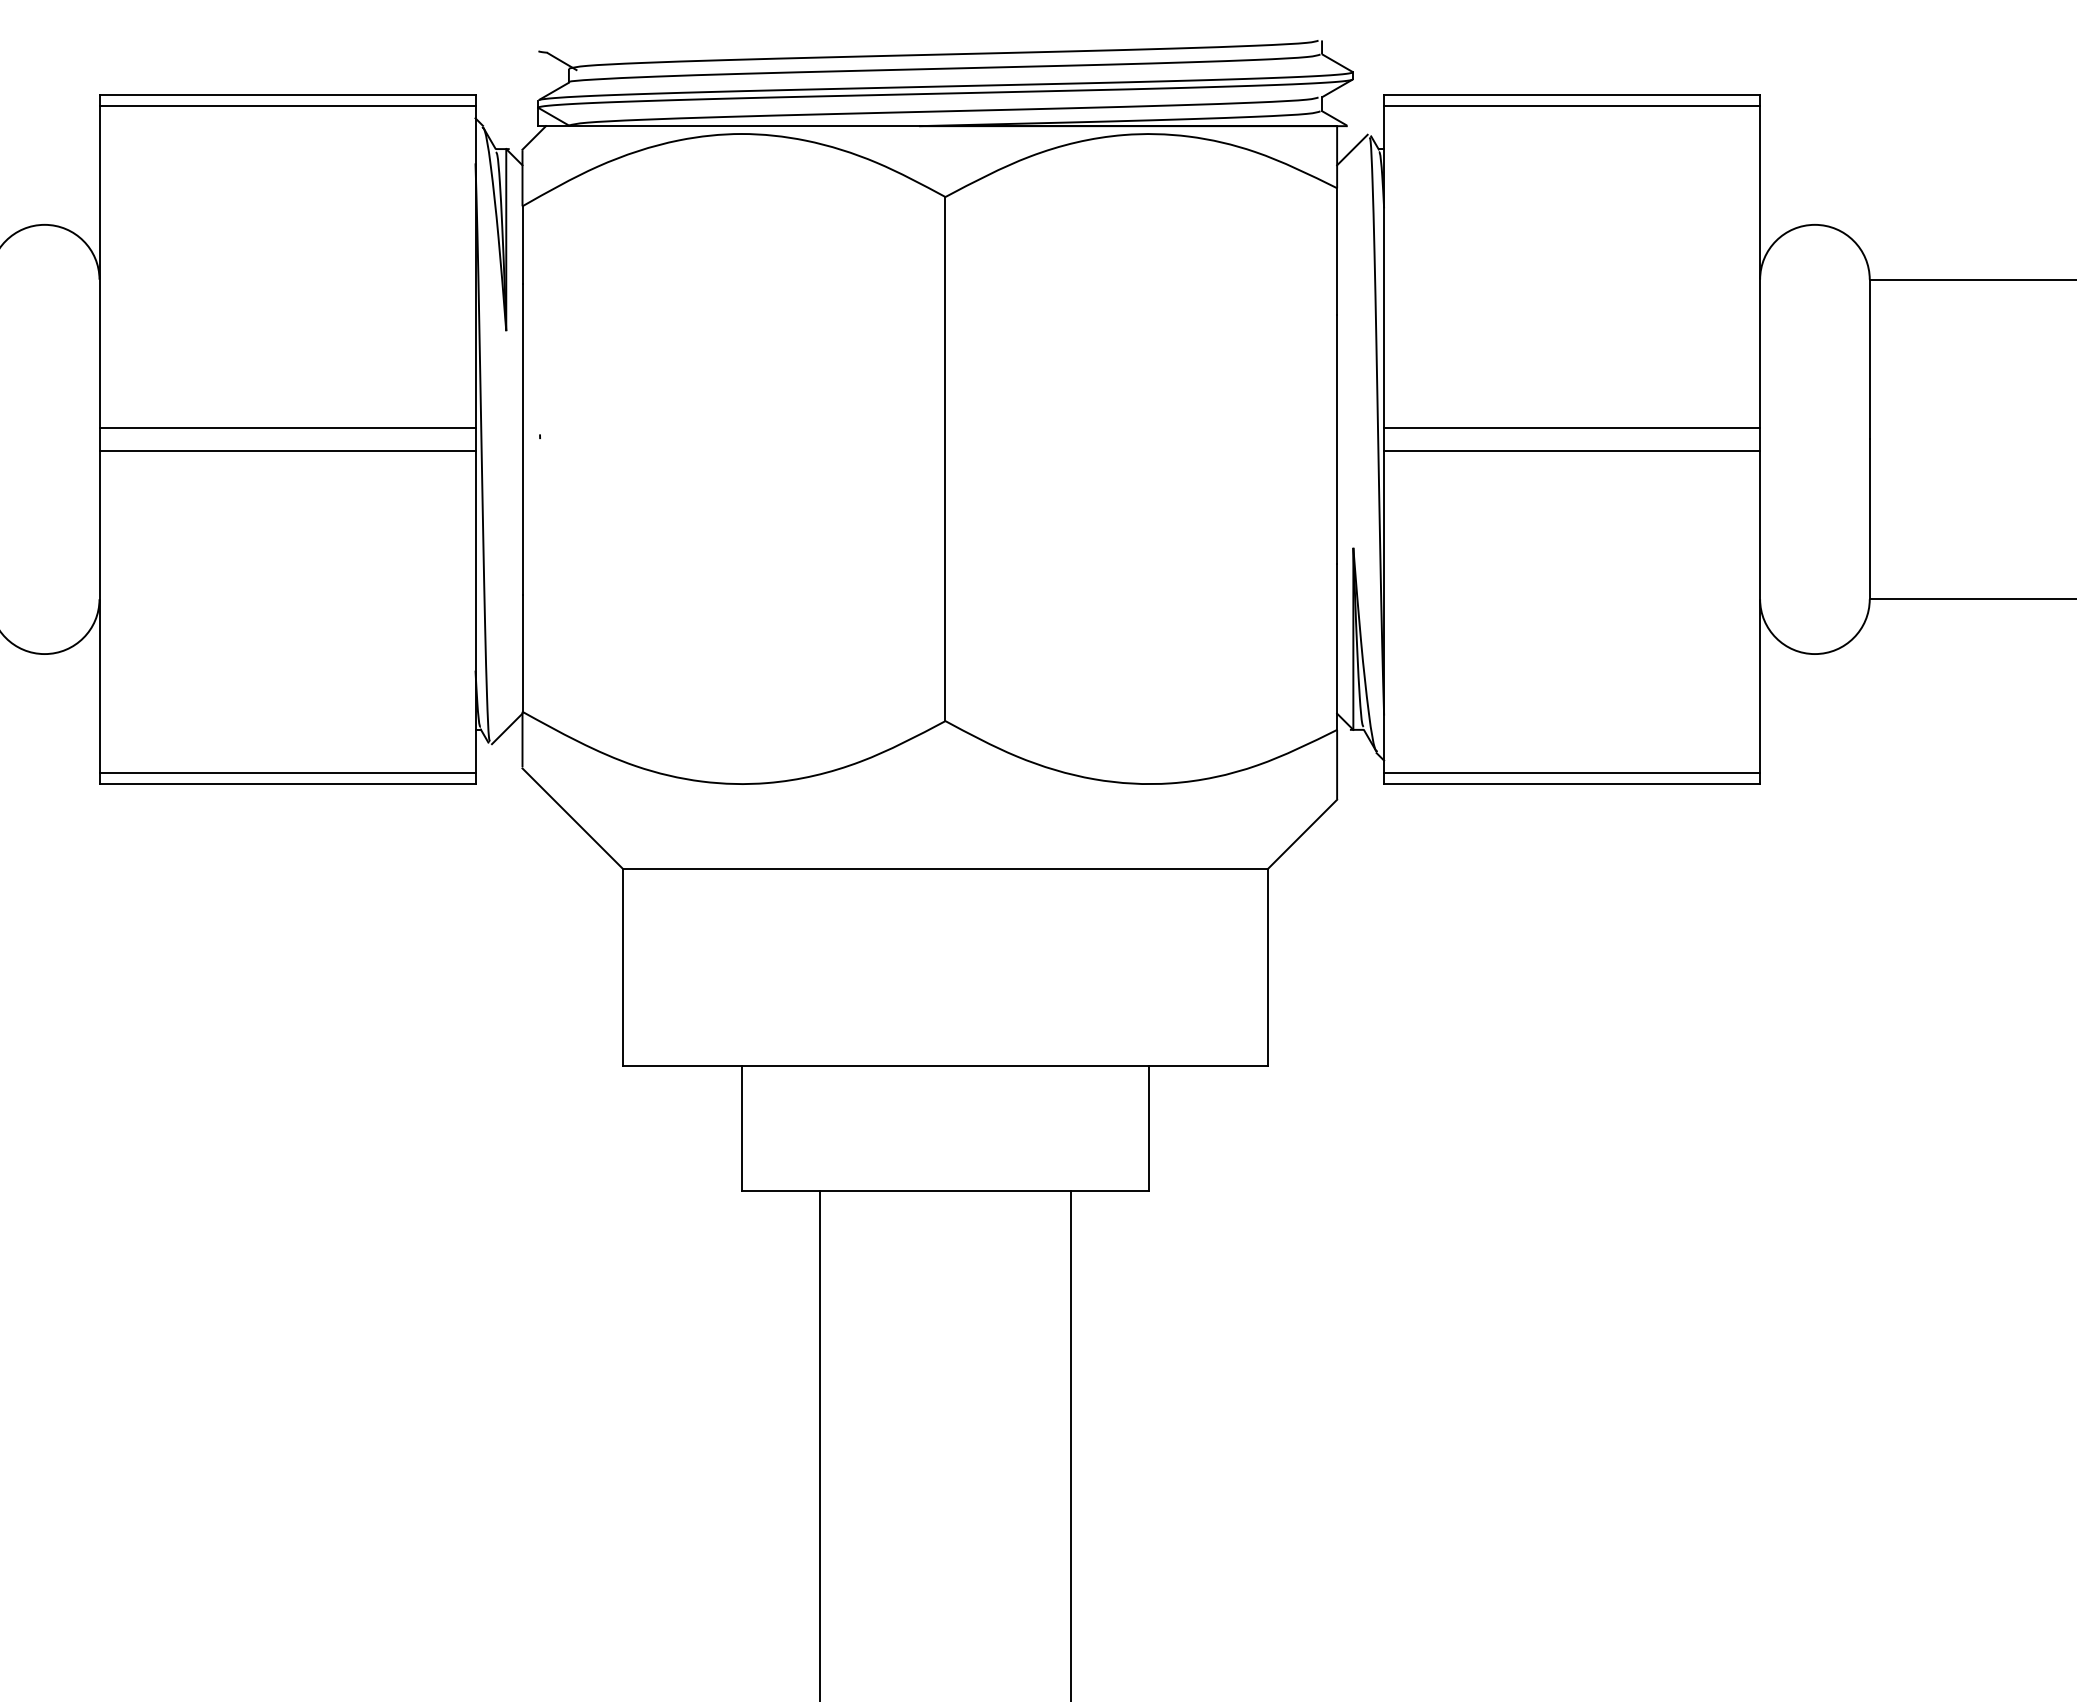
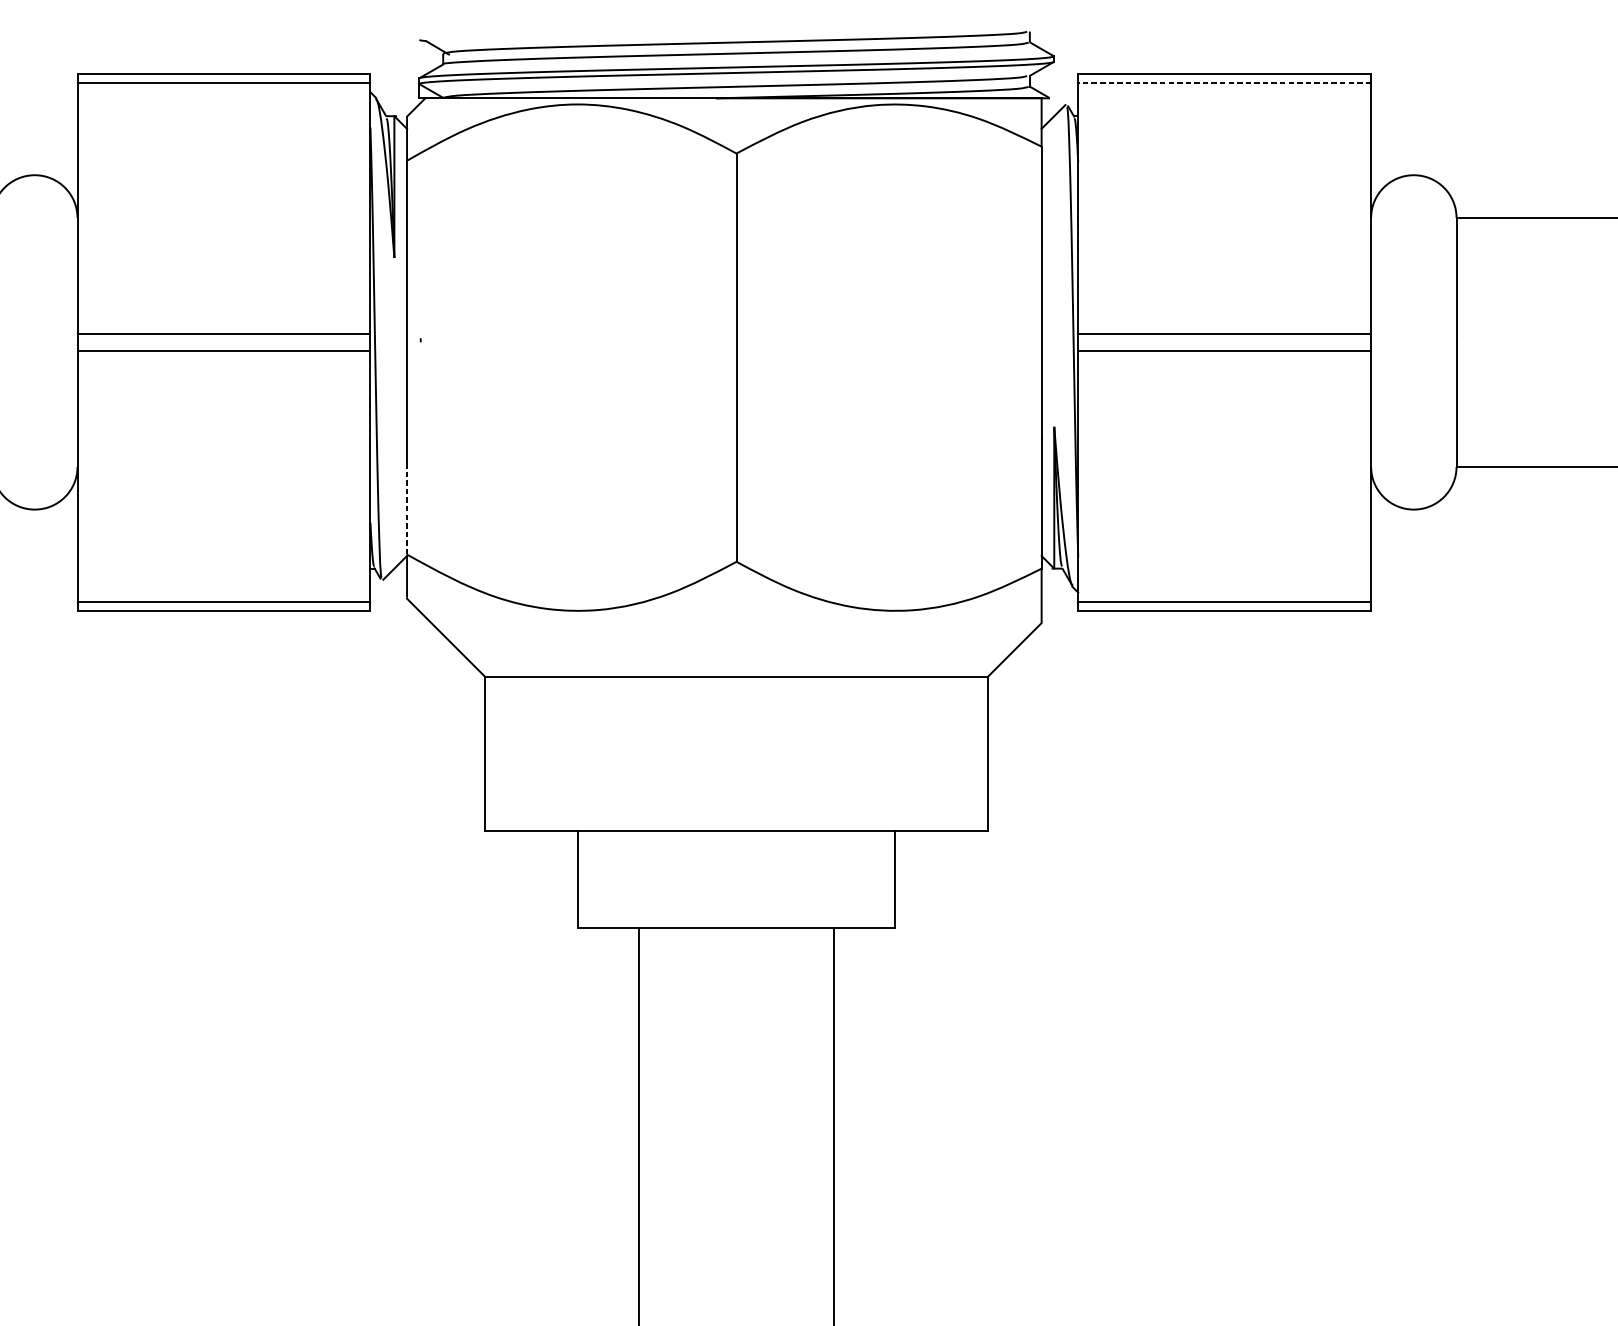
line: (1572, 106) -> (1224, 83), solid -> dashed
line: (522, 653) -> (407, 509), solid -> dashed

